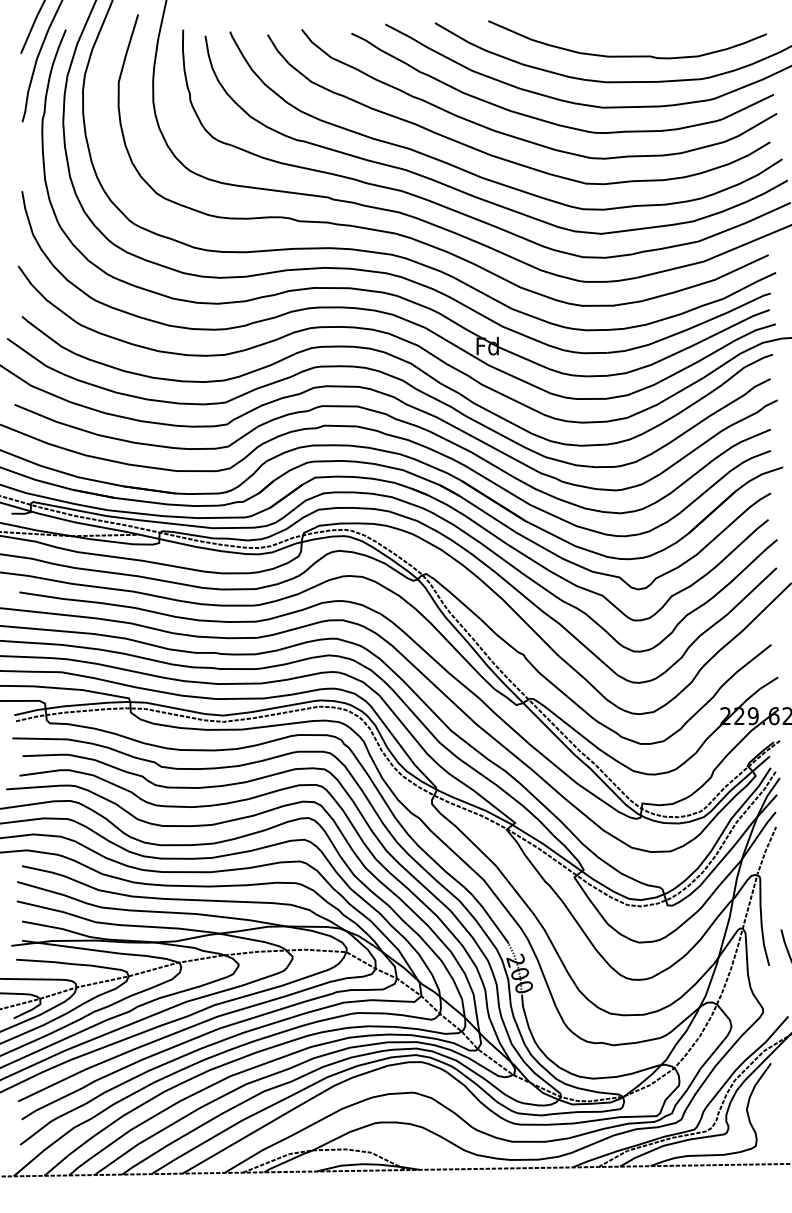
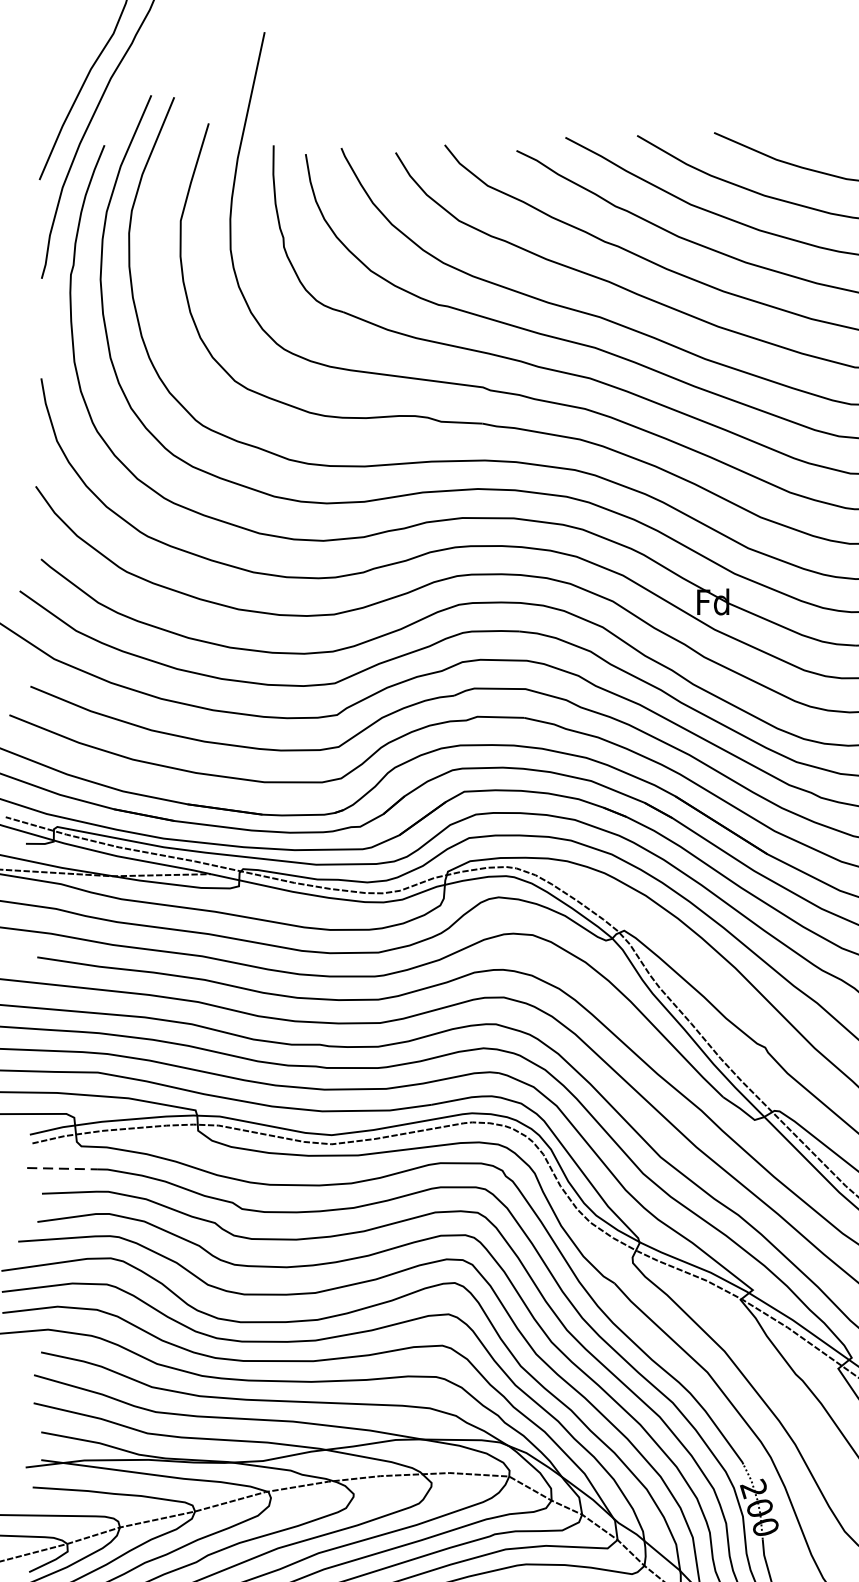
line: (37, 738) -> (63, 1168), solid -> dashed

